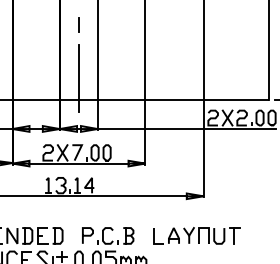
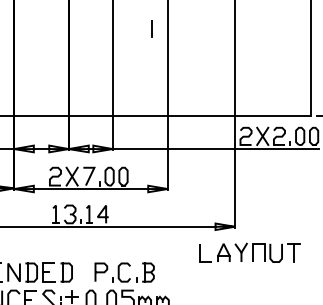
line: (78, 24) -> (151, 28), moved
line: (78, 77) -> (90, 89), removed
part: (196, 235) -> (249, 252), moved

